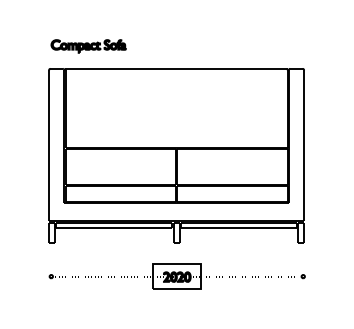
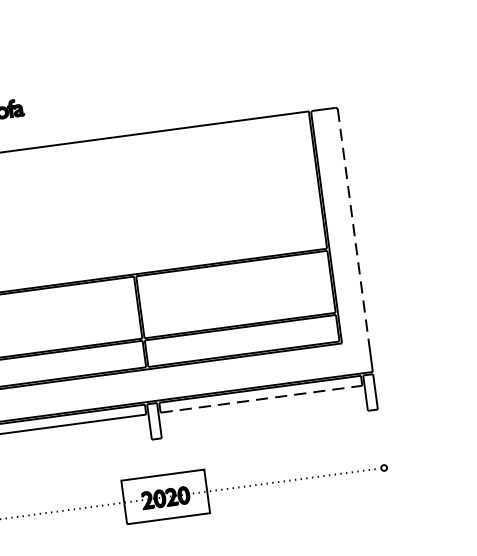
line: (304, 136) -> (353, 224), solid -> dashed
line: (239, 228) -> (262, 399), solid -> dashed

